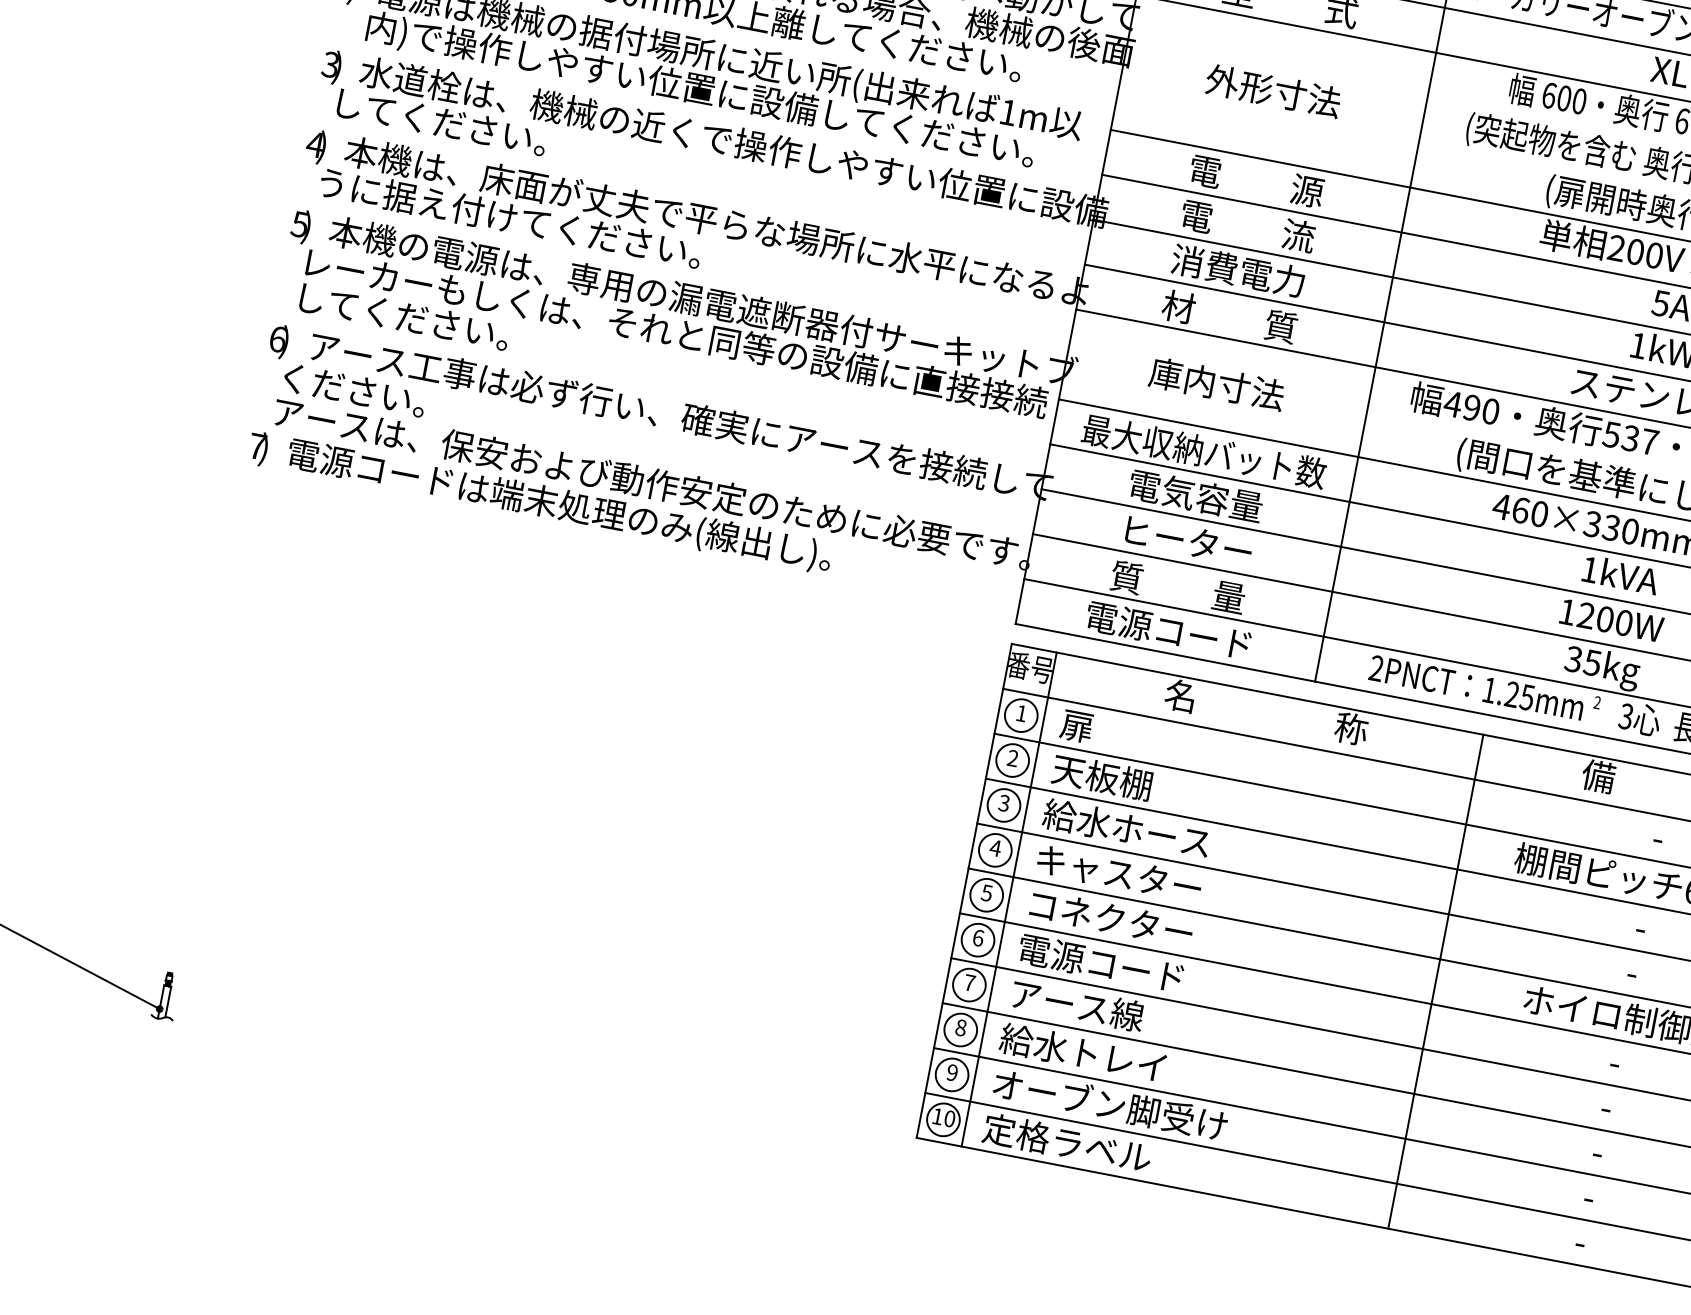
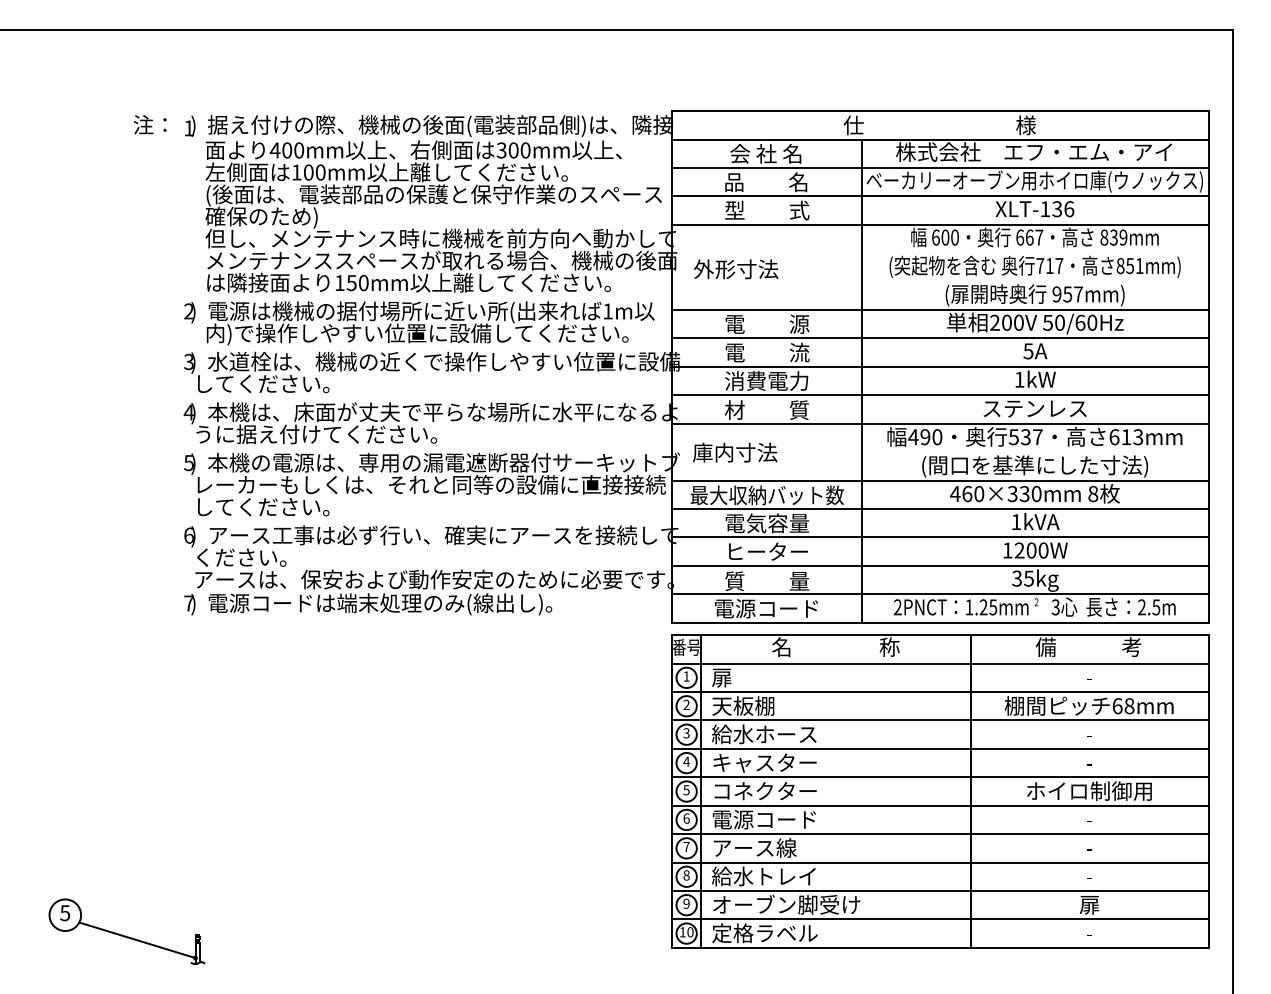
text: (1273, 91) -> (736, 269), moved
text: (1217, 384) -> (735, 452), moved
text: (1588, 1198) -> (1089, 905), - -> 扉

